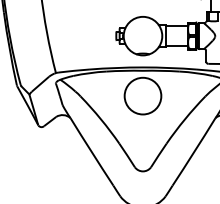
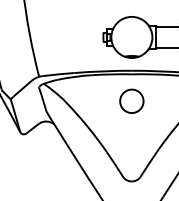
circle: (142, 95) -> (131, 100), size x0.6

